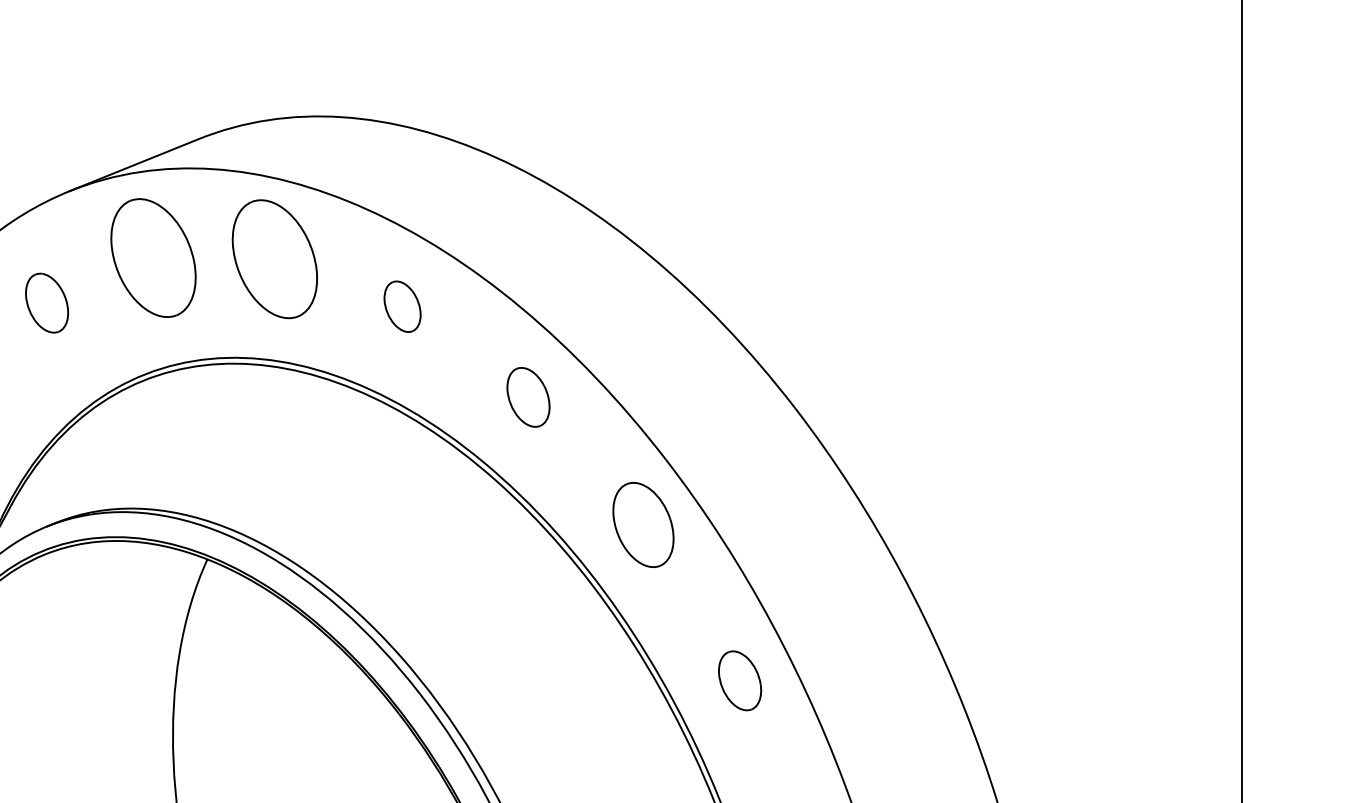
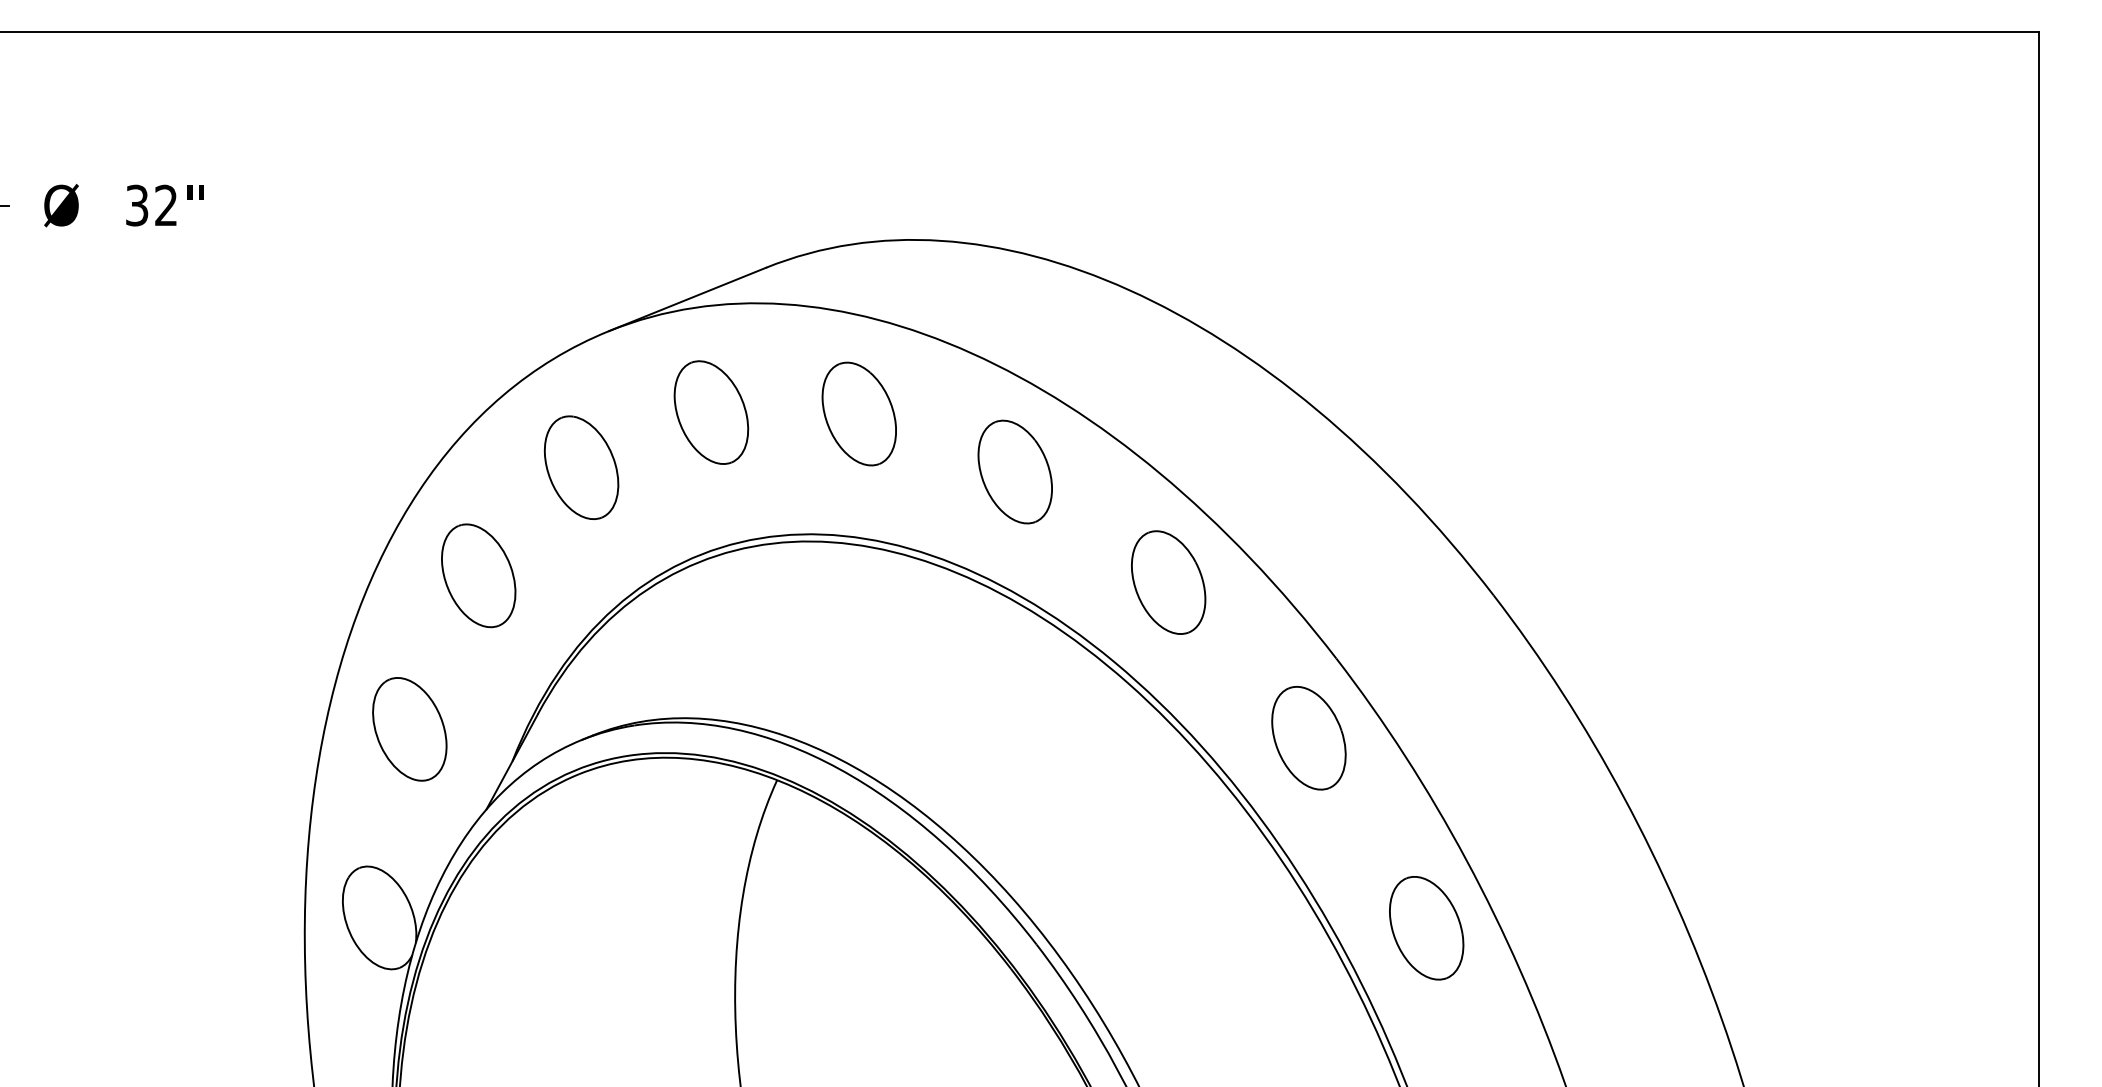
part: (153, 257) -> (711, 412), size x0.71
part: (274, 258) -> (858, 413), size x0.71
part: (47, 303) -> (581, 467), size x1.43
part: (402, 306) -> (1014, 471), size x1.67
part: (528, 397) -> (1168, 582), size x1.43
part: (739, 680) -> (1426, 928), size x1.43

